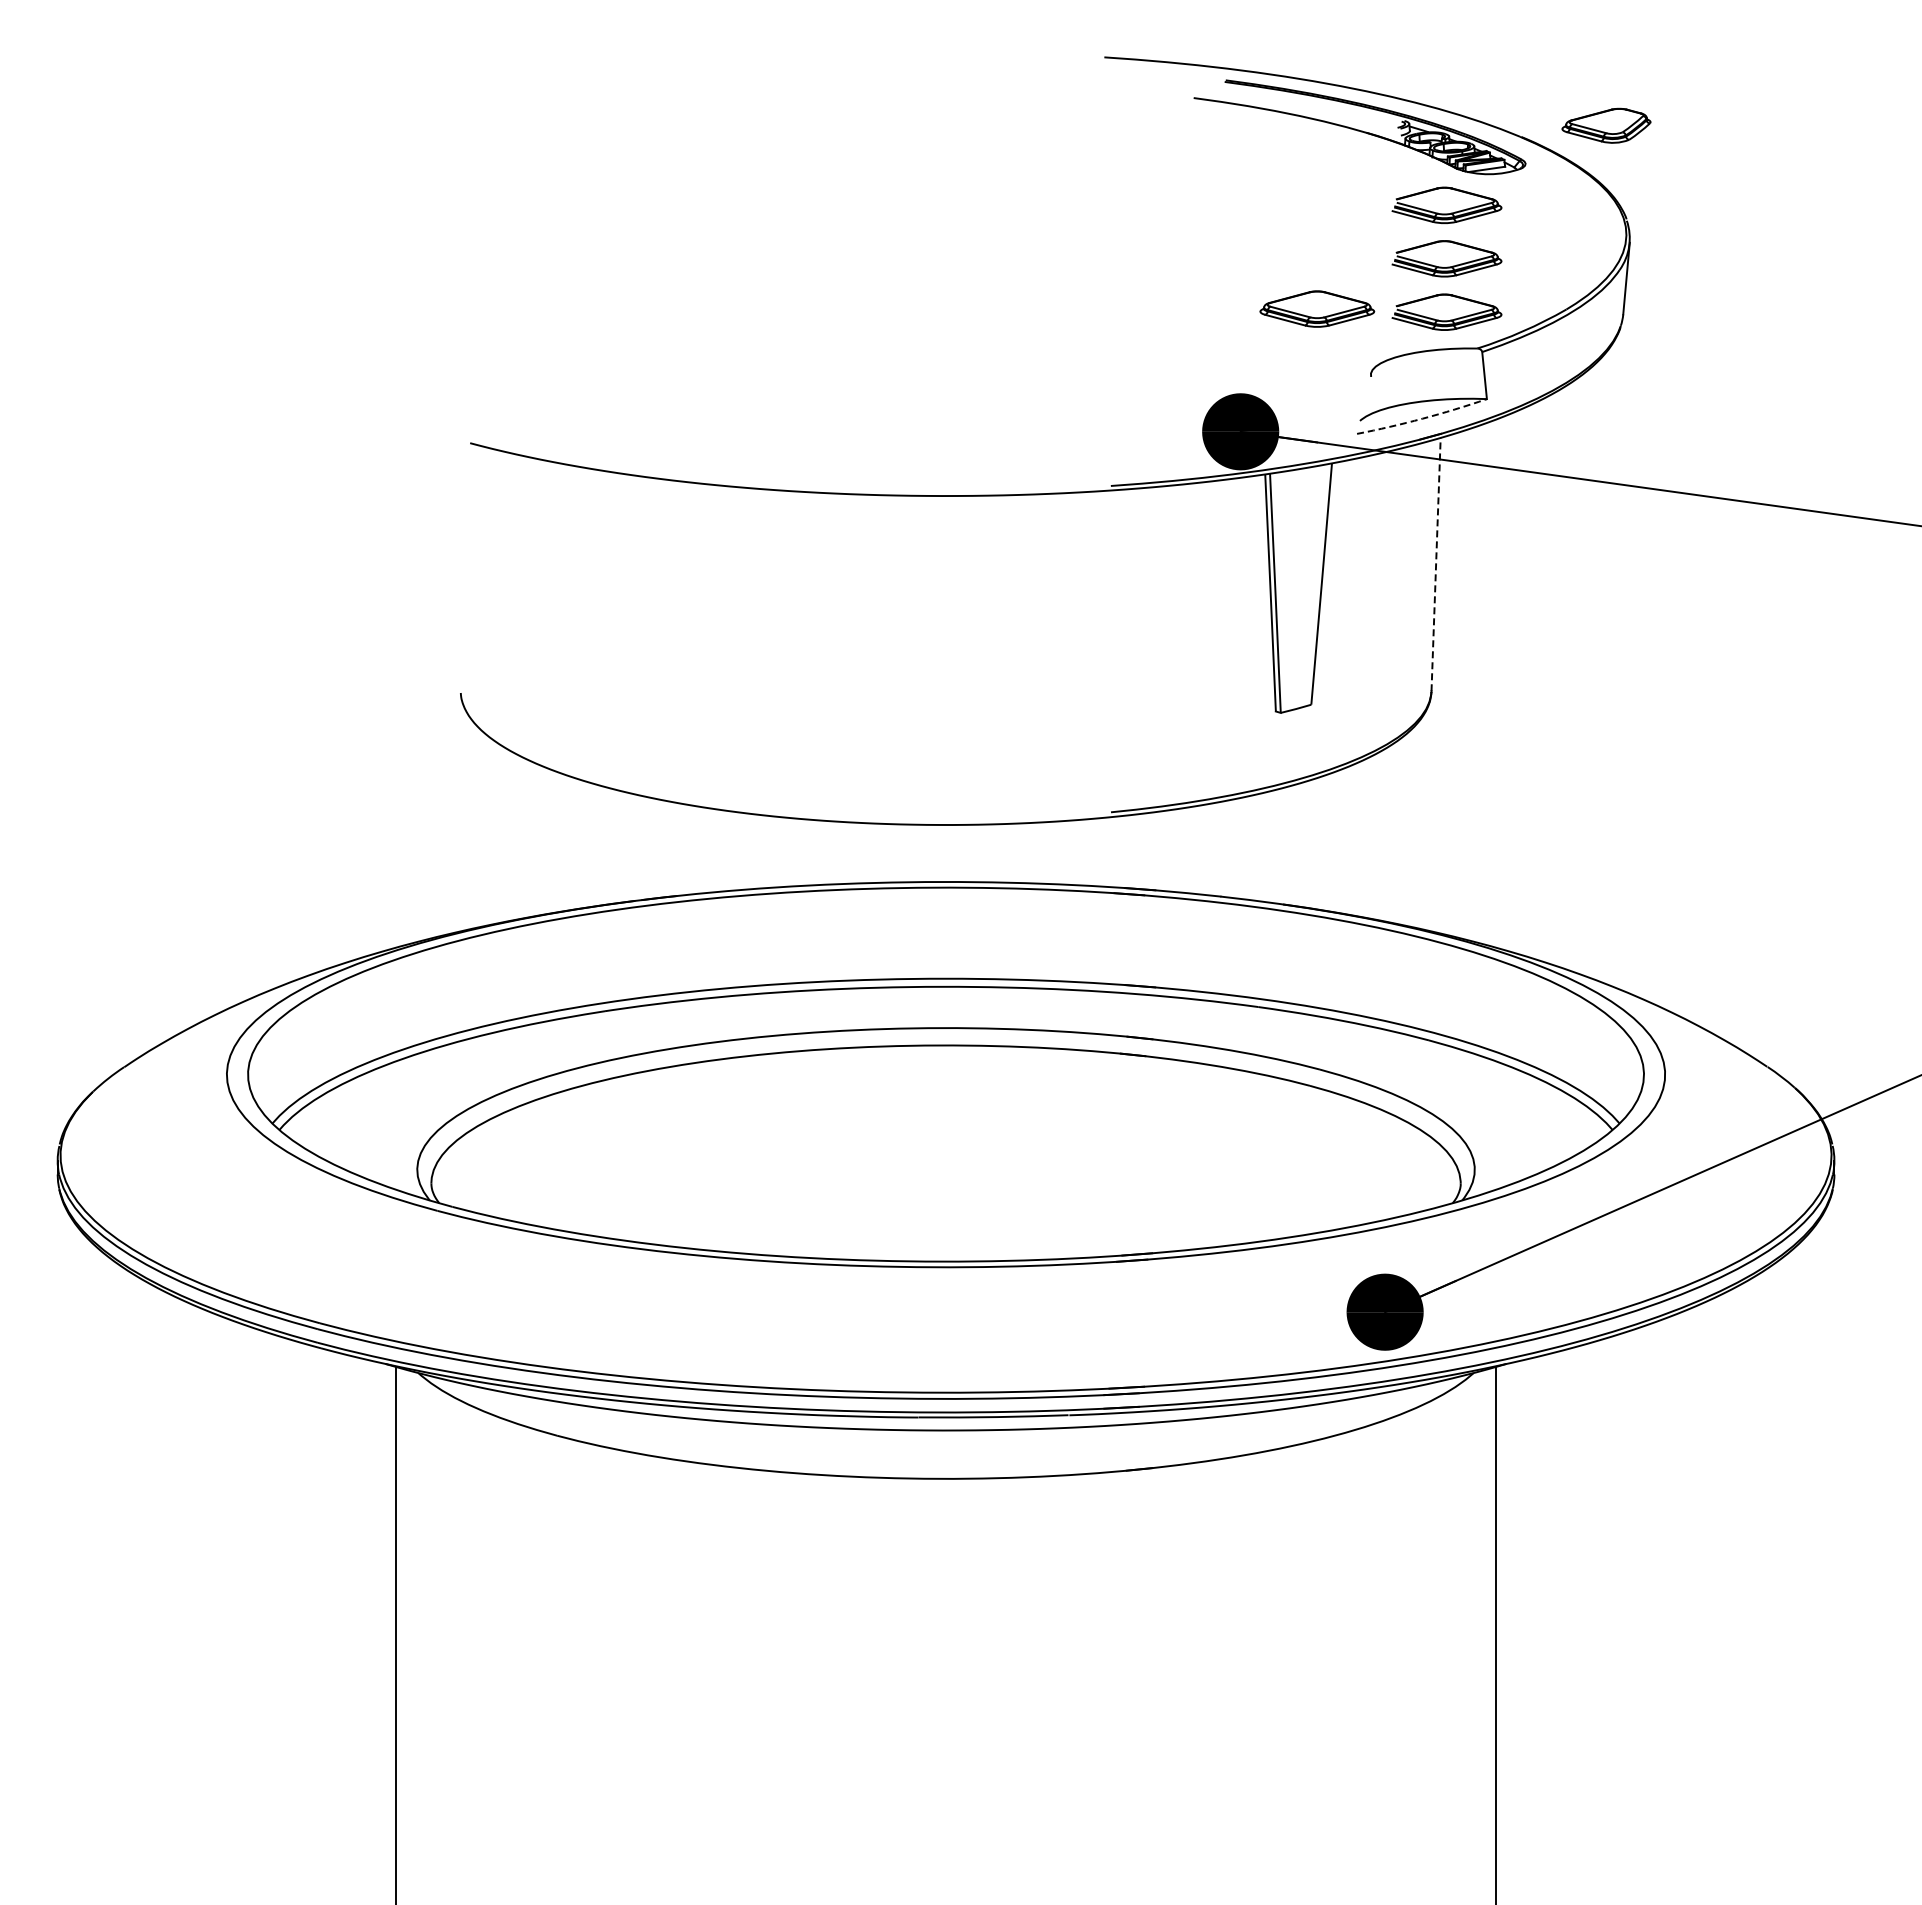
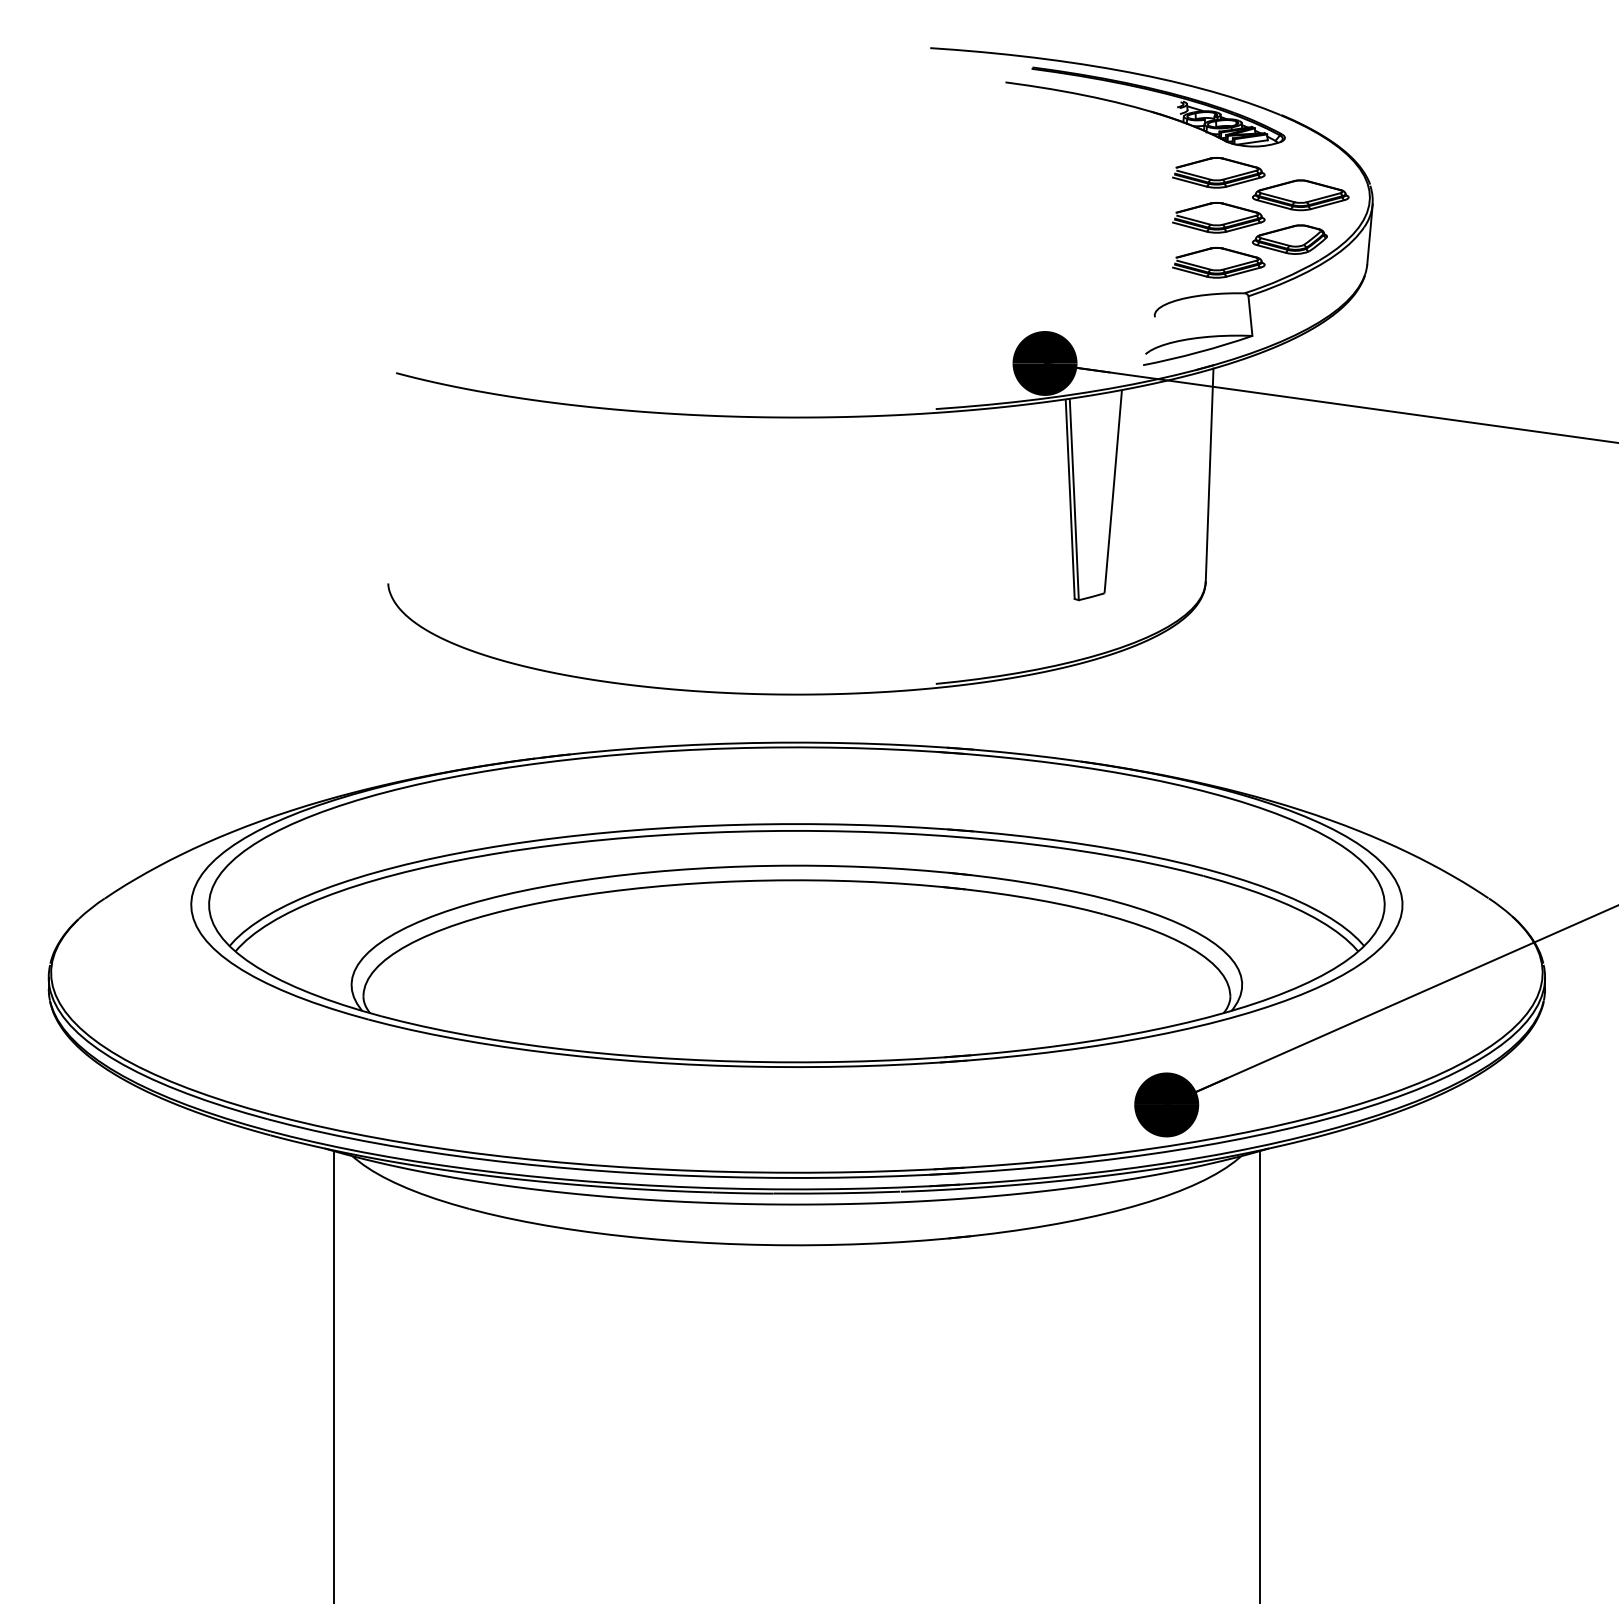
part: (1606, 125) -> (1289, 239), moved
part: (1317, 308) -> (1300, 194), moved
arc: (1422, 418) -> (1198, 352), dashed -> solid
line: (1436, 564) -> (1209, 475), dashed -> solid

